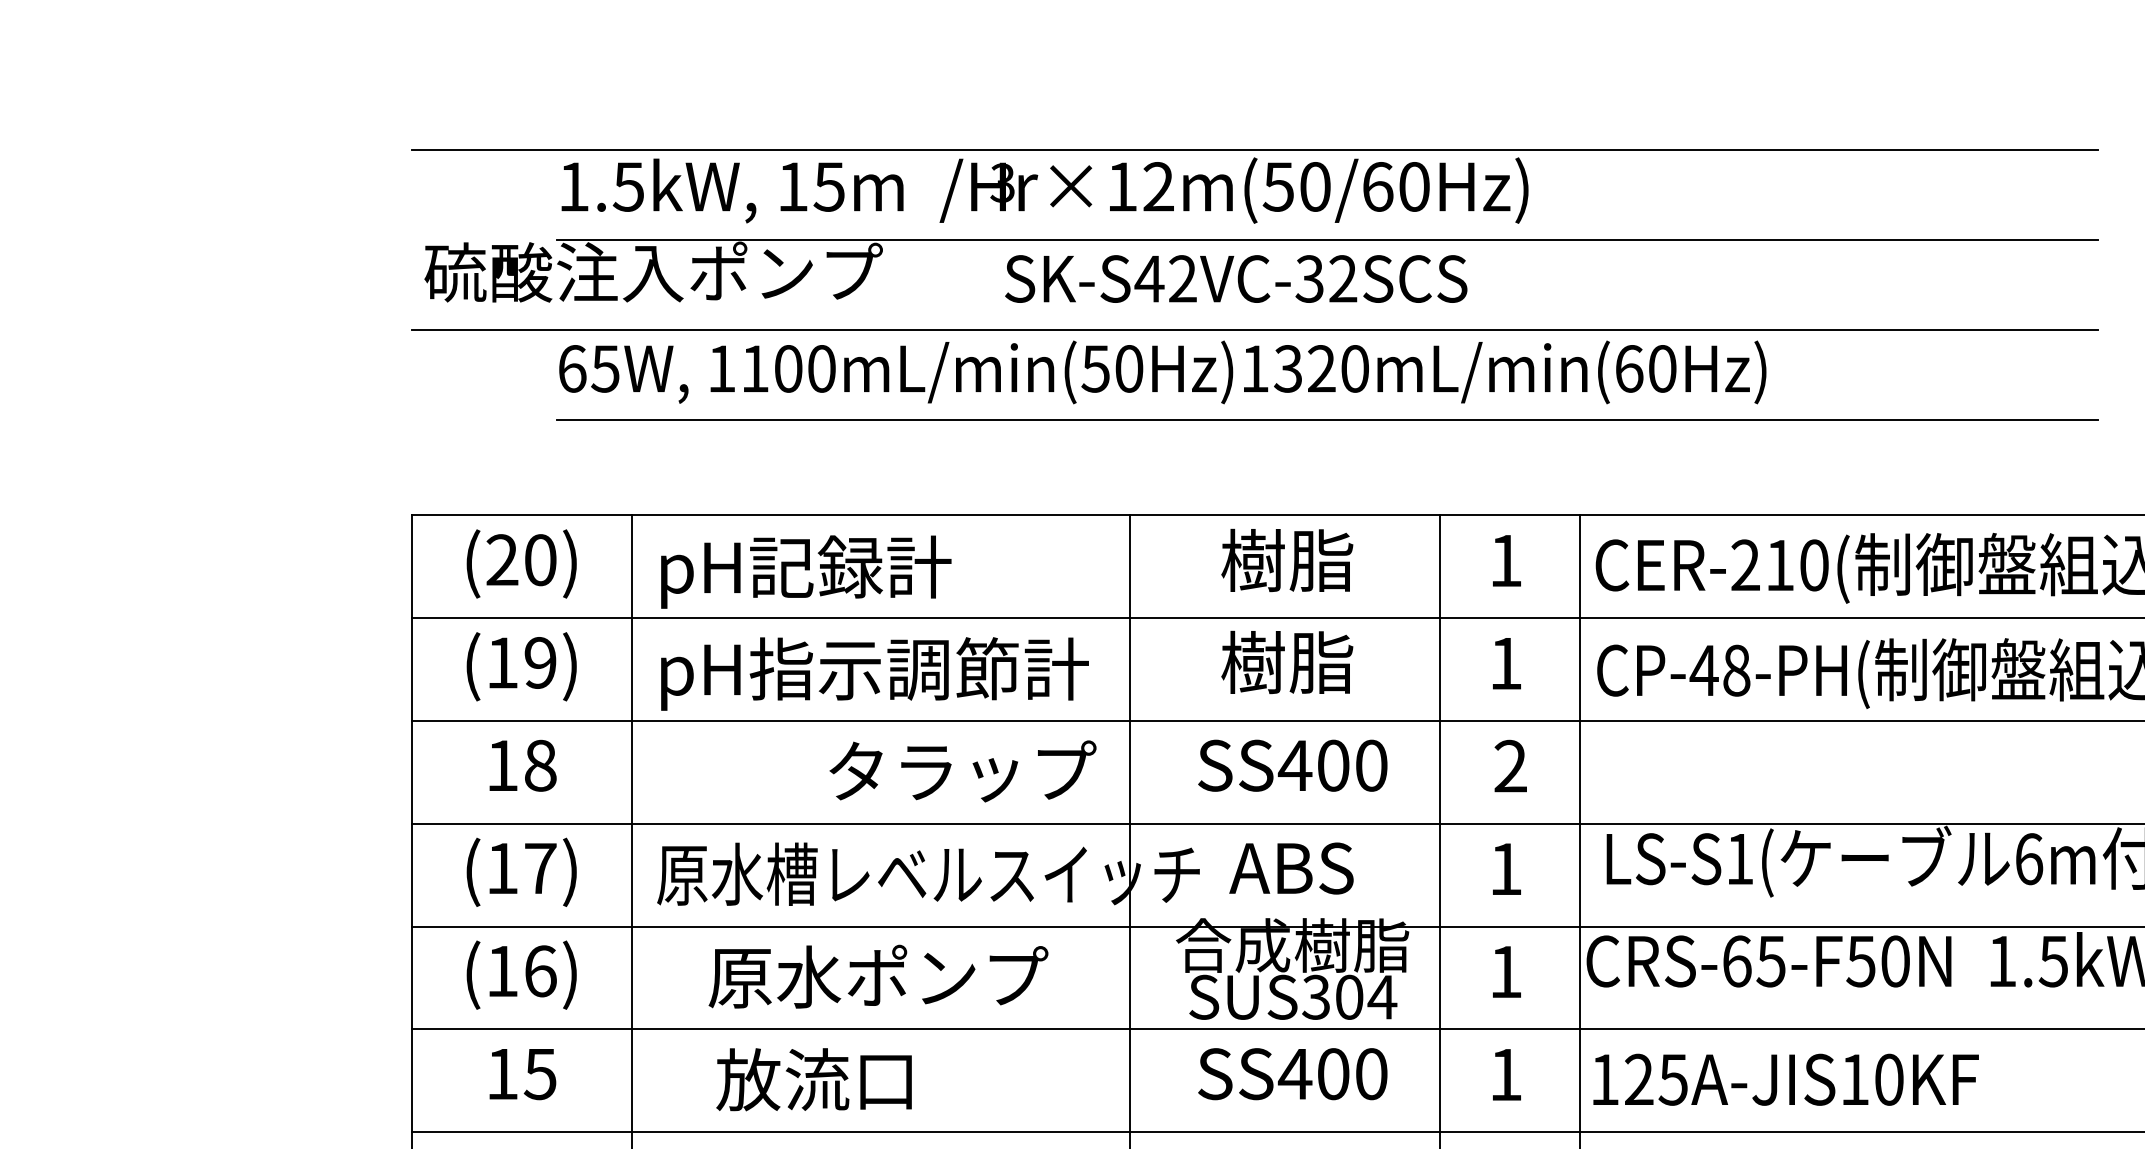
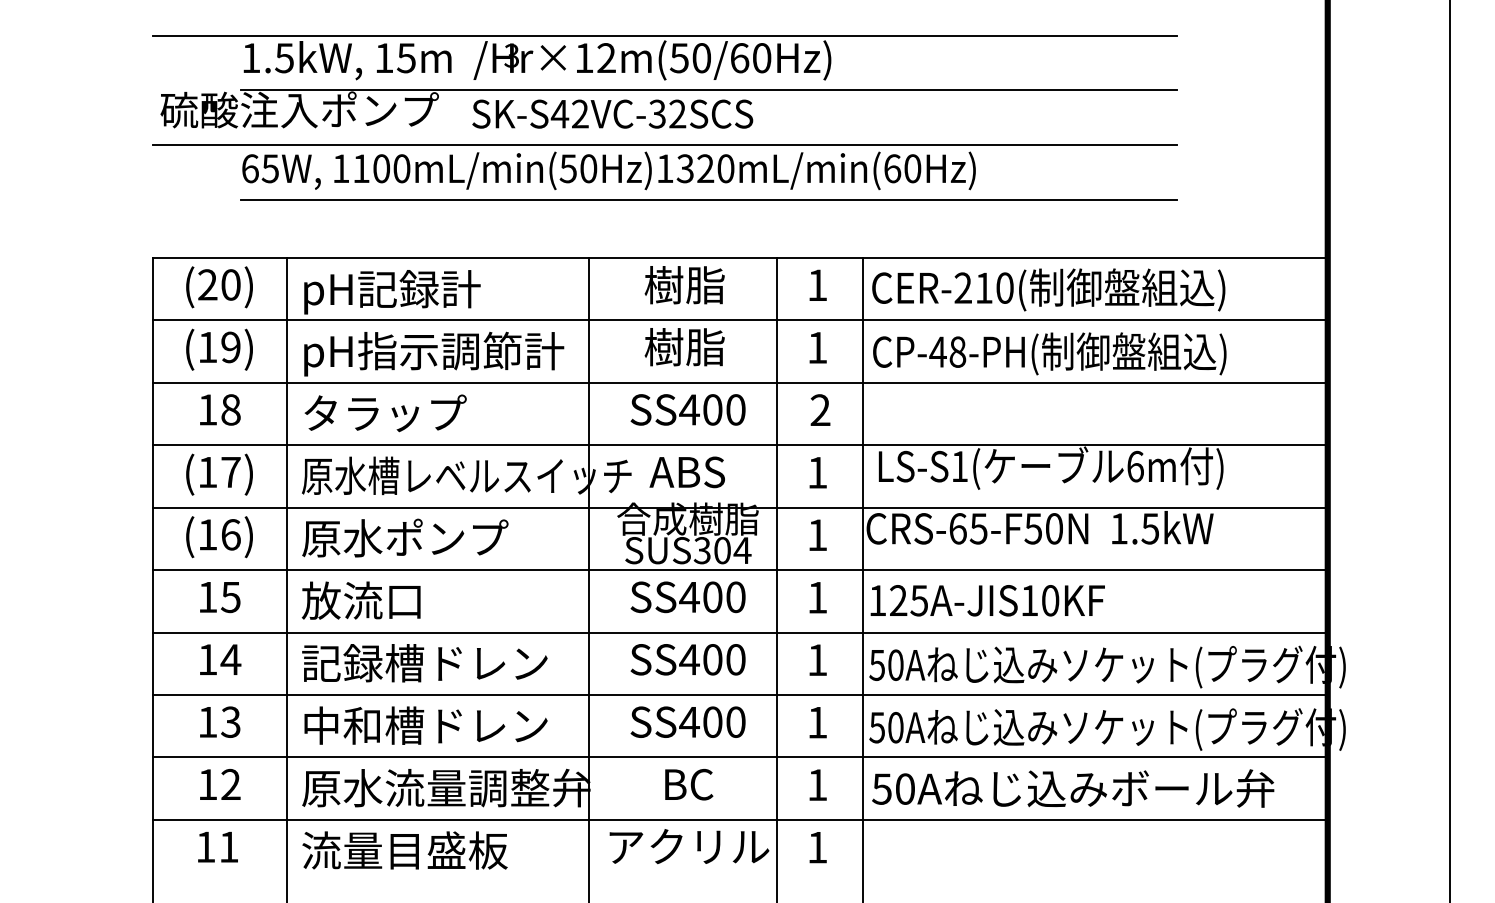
text: (1235, 277) -> (612, 113), moved
text: (962, 771) -> (385, 413), moved
text: (878, 975) -> (405, 537), moved
text: (812, 1079) -> (360, 600), moved

